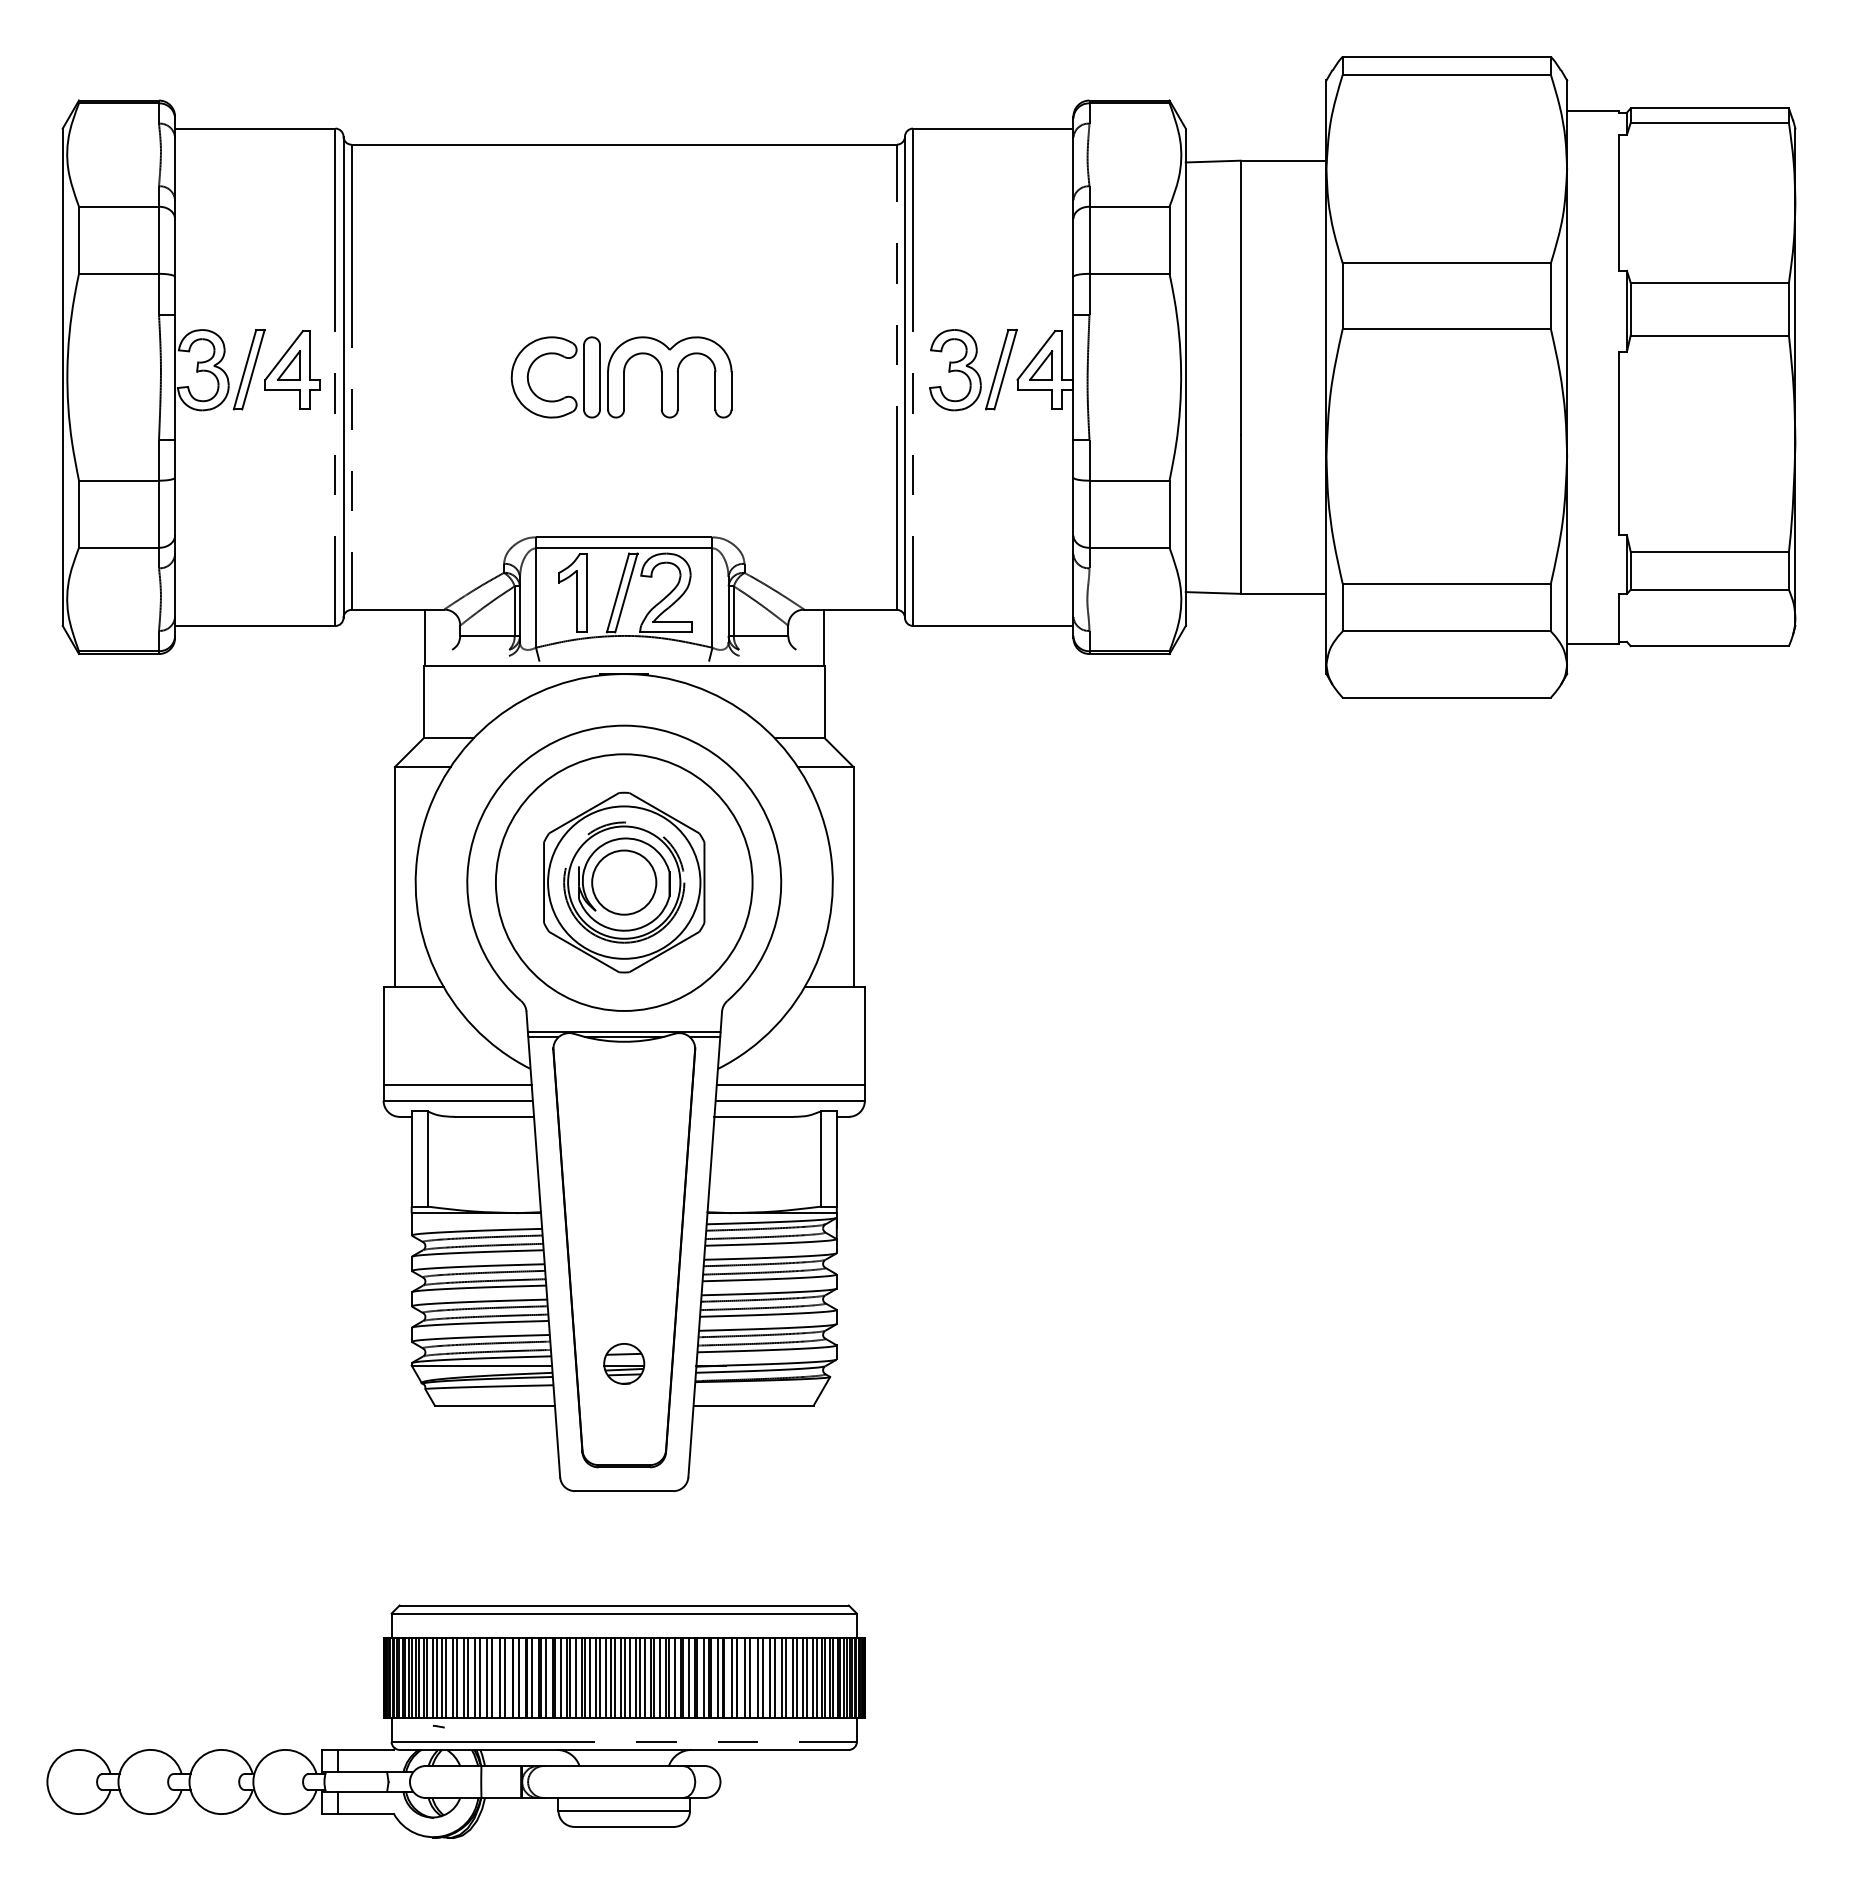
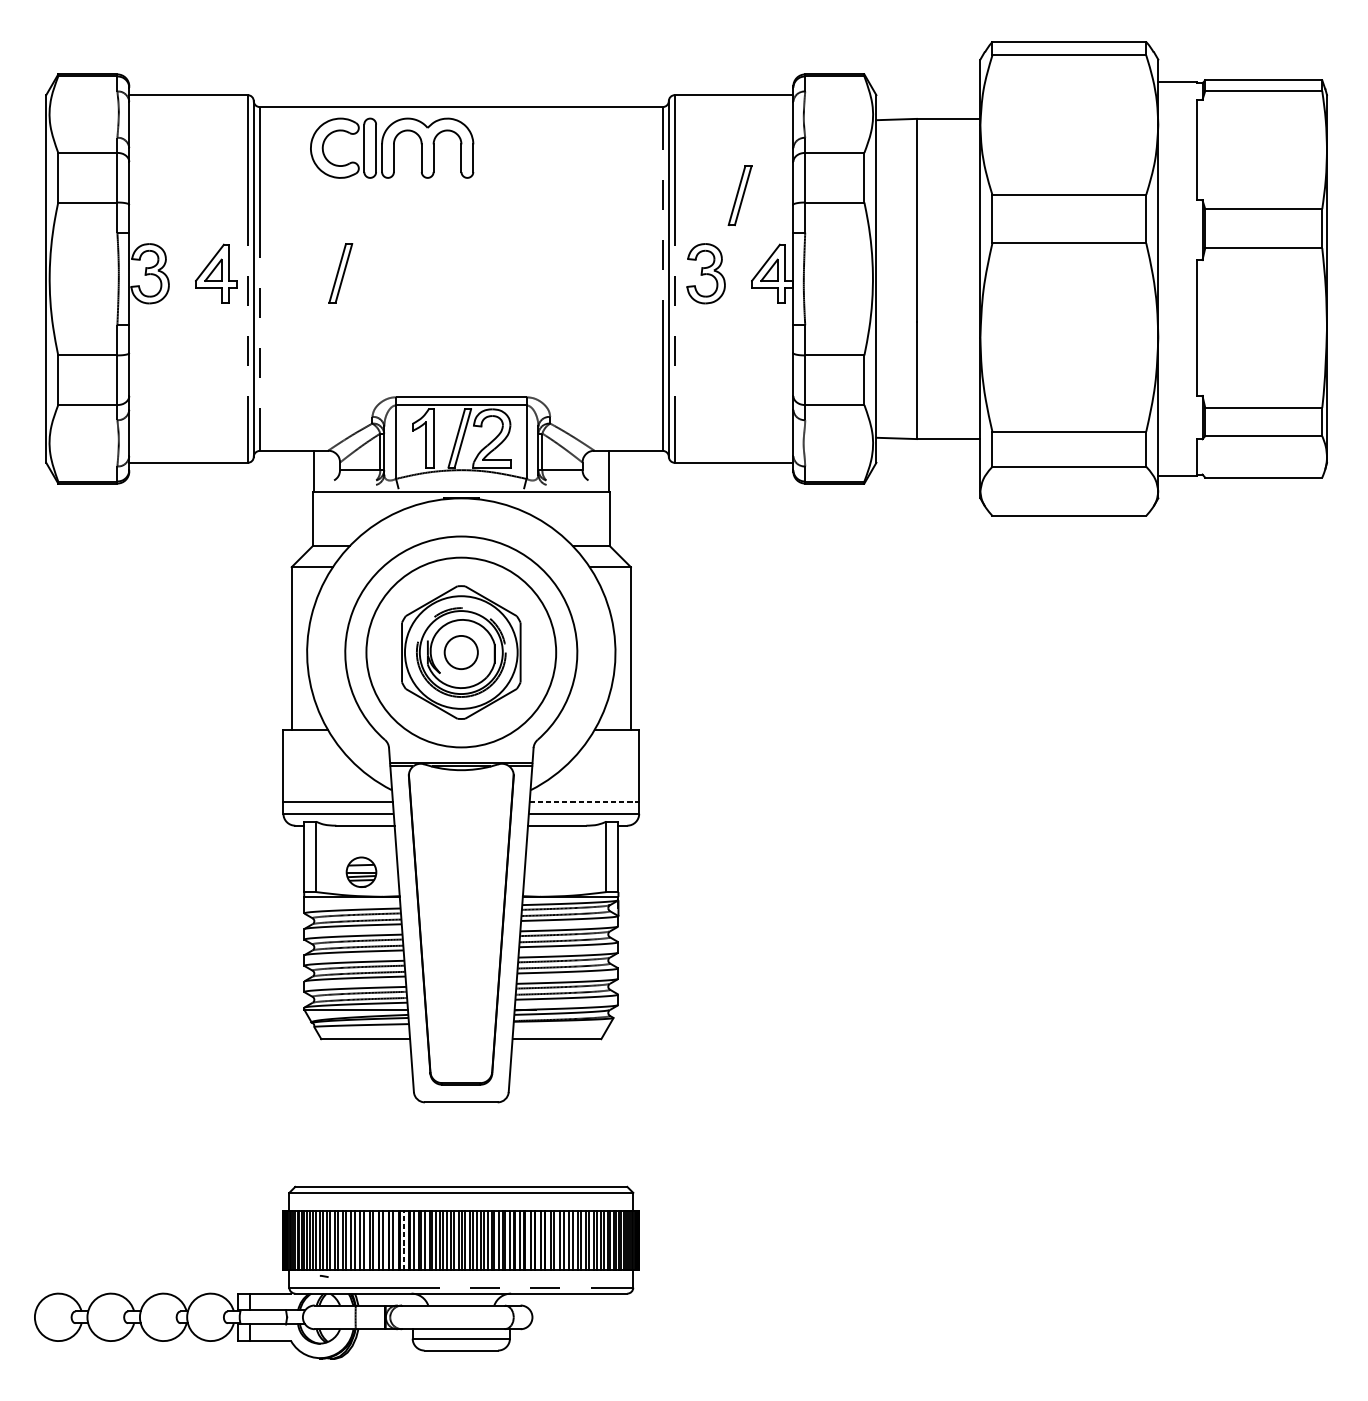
part: (248, 369) -> (340, 273), moved
part: (1001, 369) -> (740, 195), moved
part: (621, 377) -> (392, 148), moved
circle: (624, 882) -> (461, 652), size x0.7
line: (791, 1084) -> (584, 801), solid -> dashed
part: (624, 1363) -> (361, 871), moved
line: (546, 1677) -> (403, 1240), solid -> dashed

